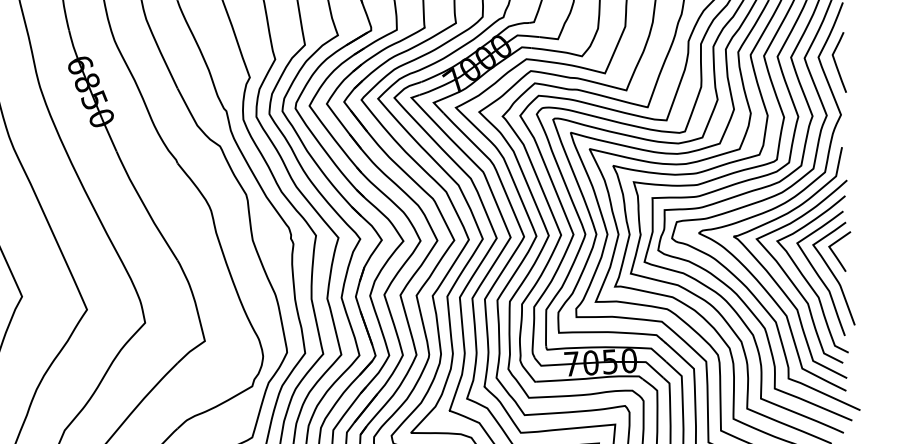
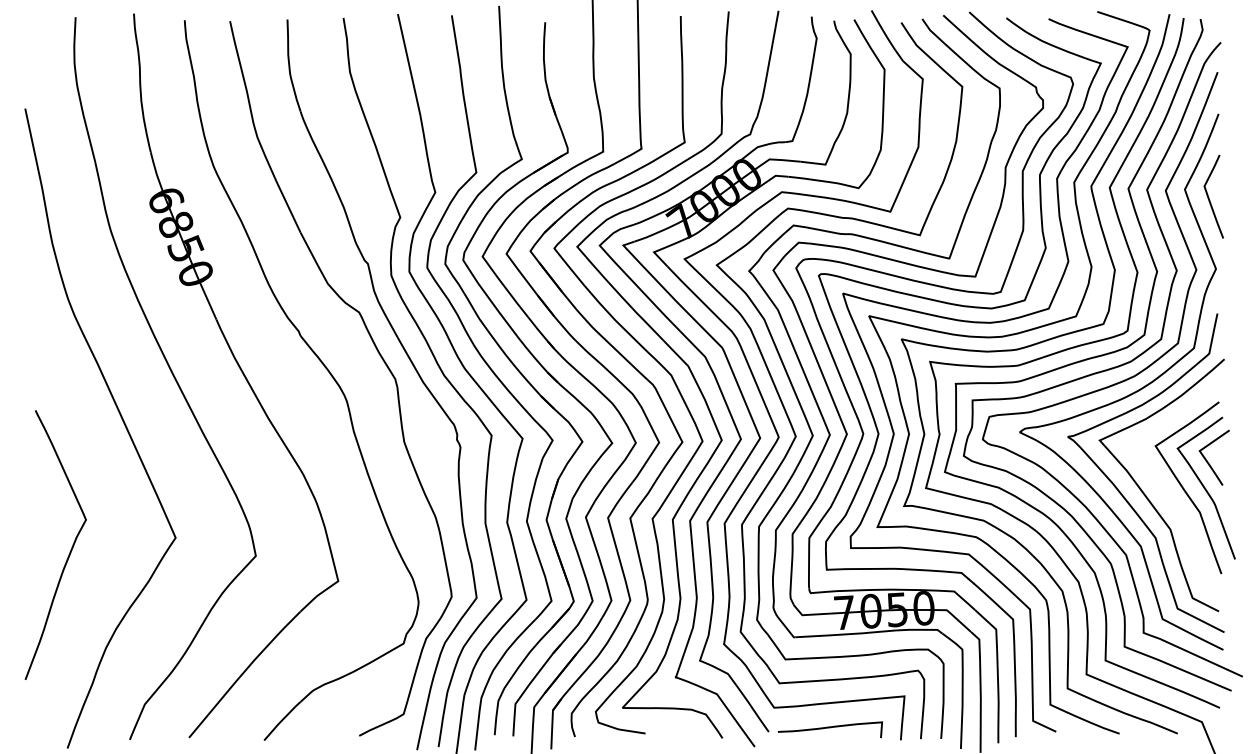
curve: (805, 278) -> (1167, 494), removed

